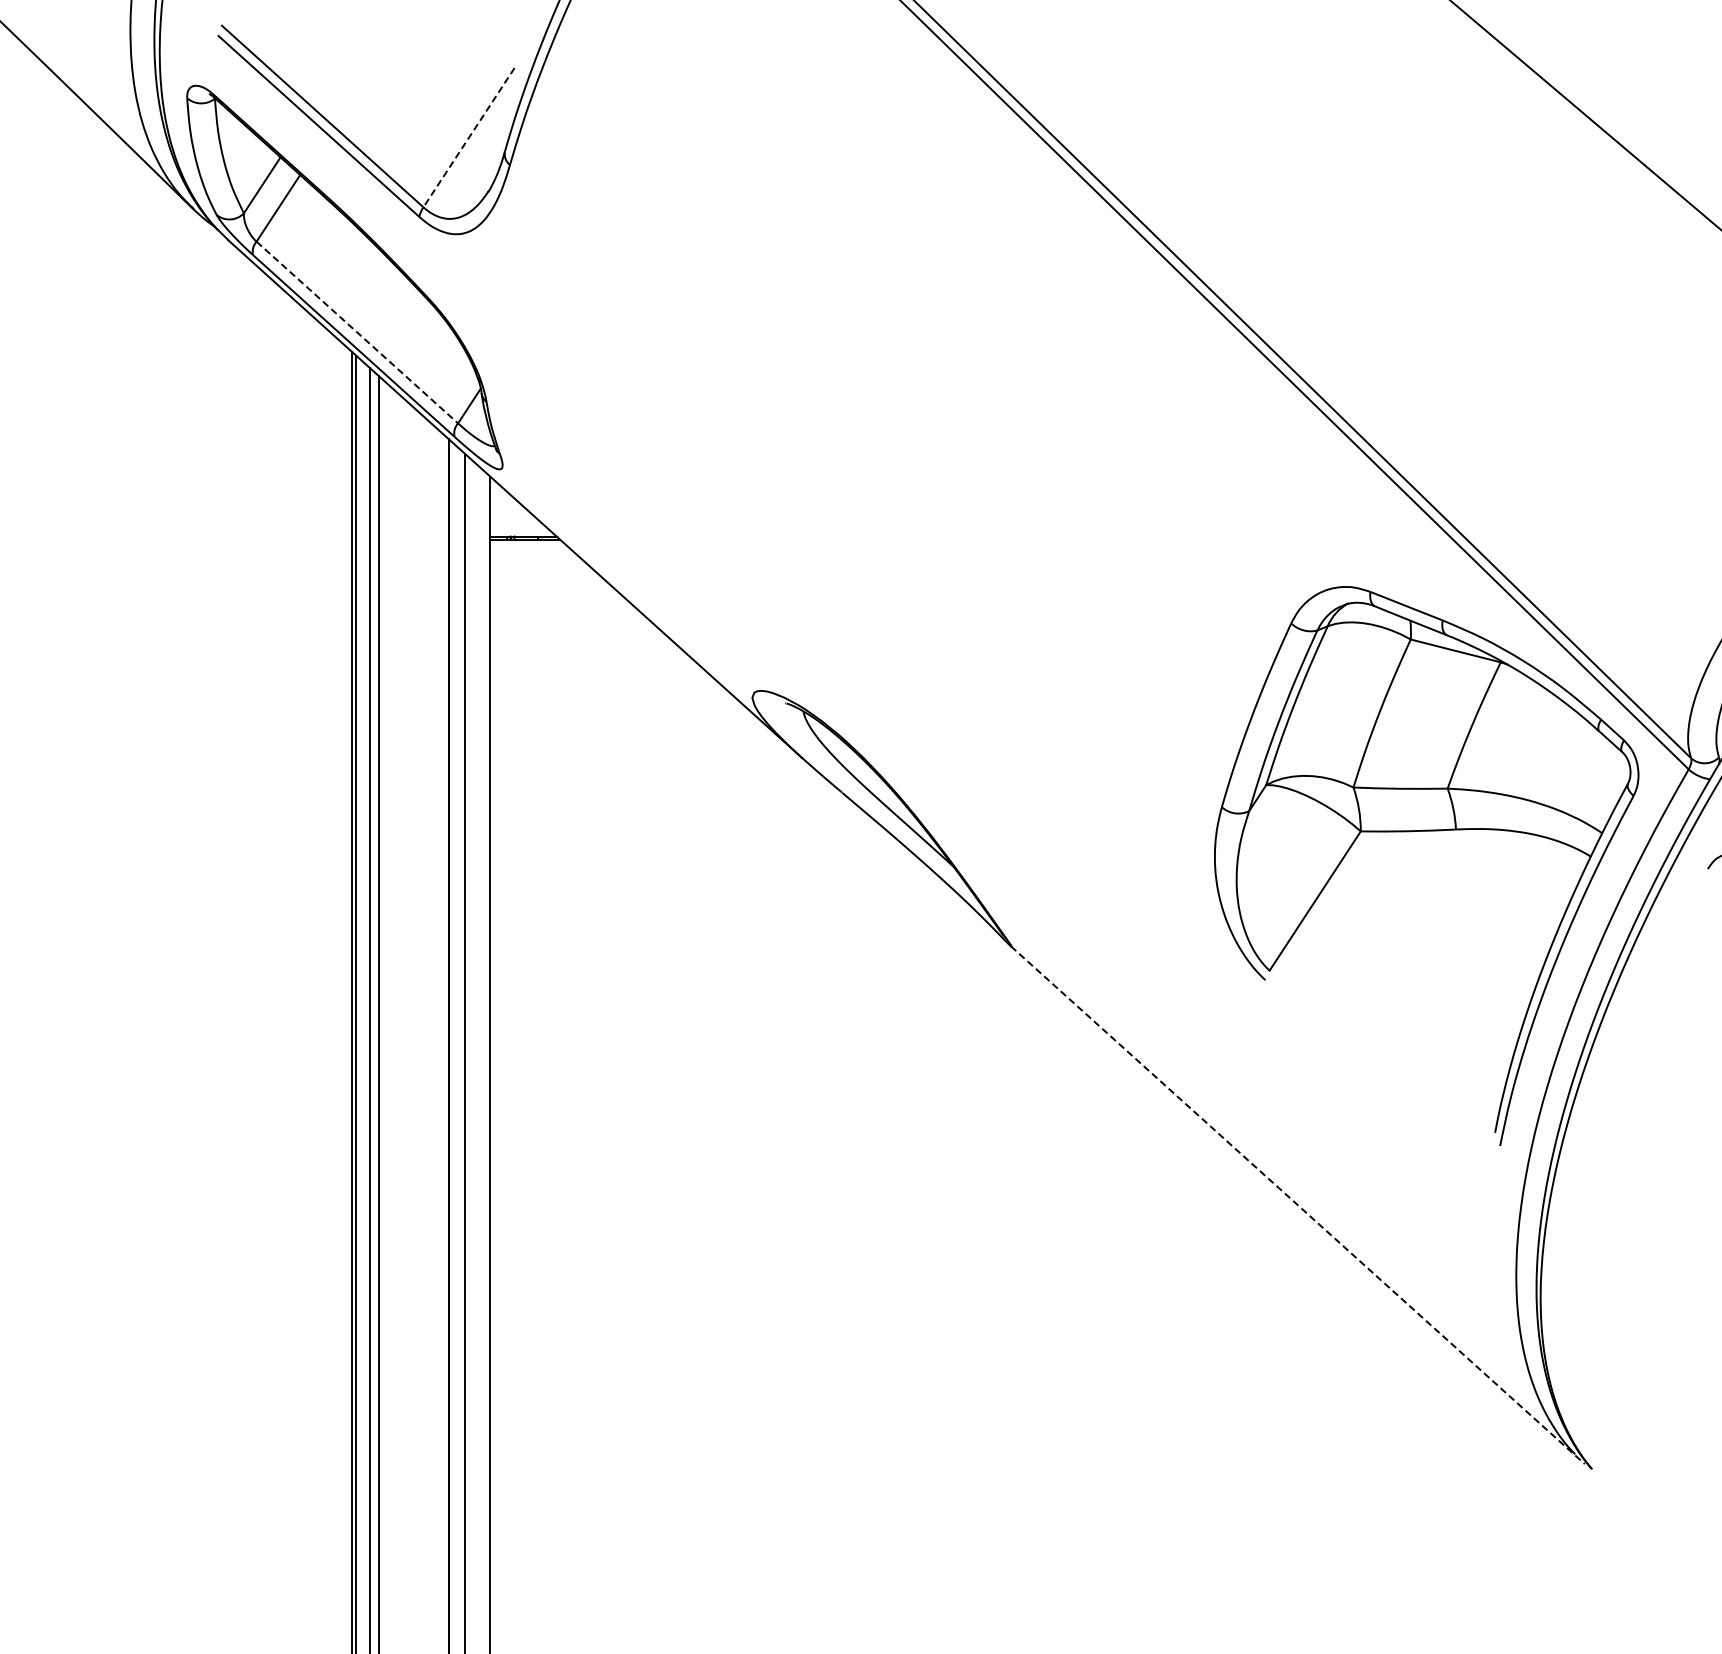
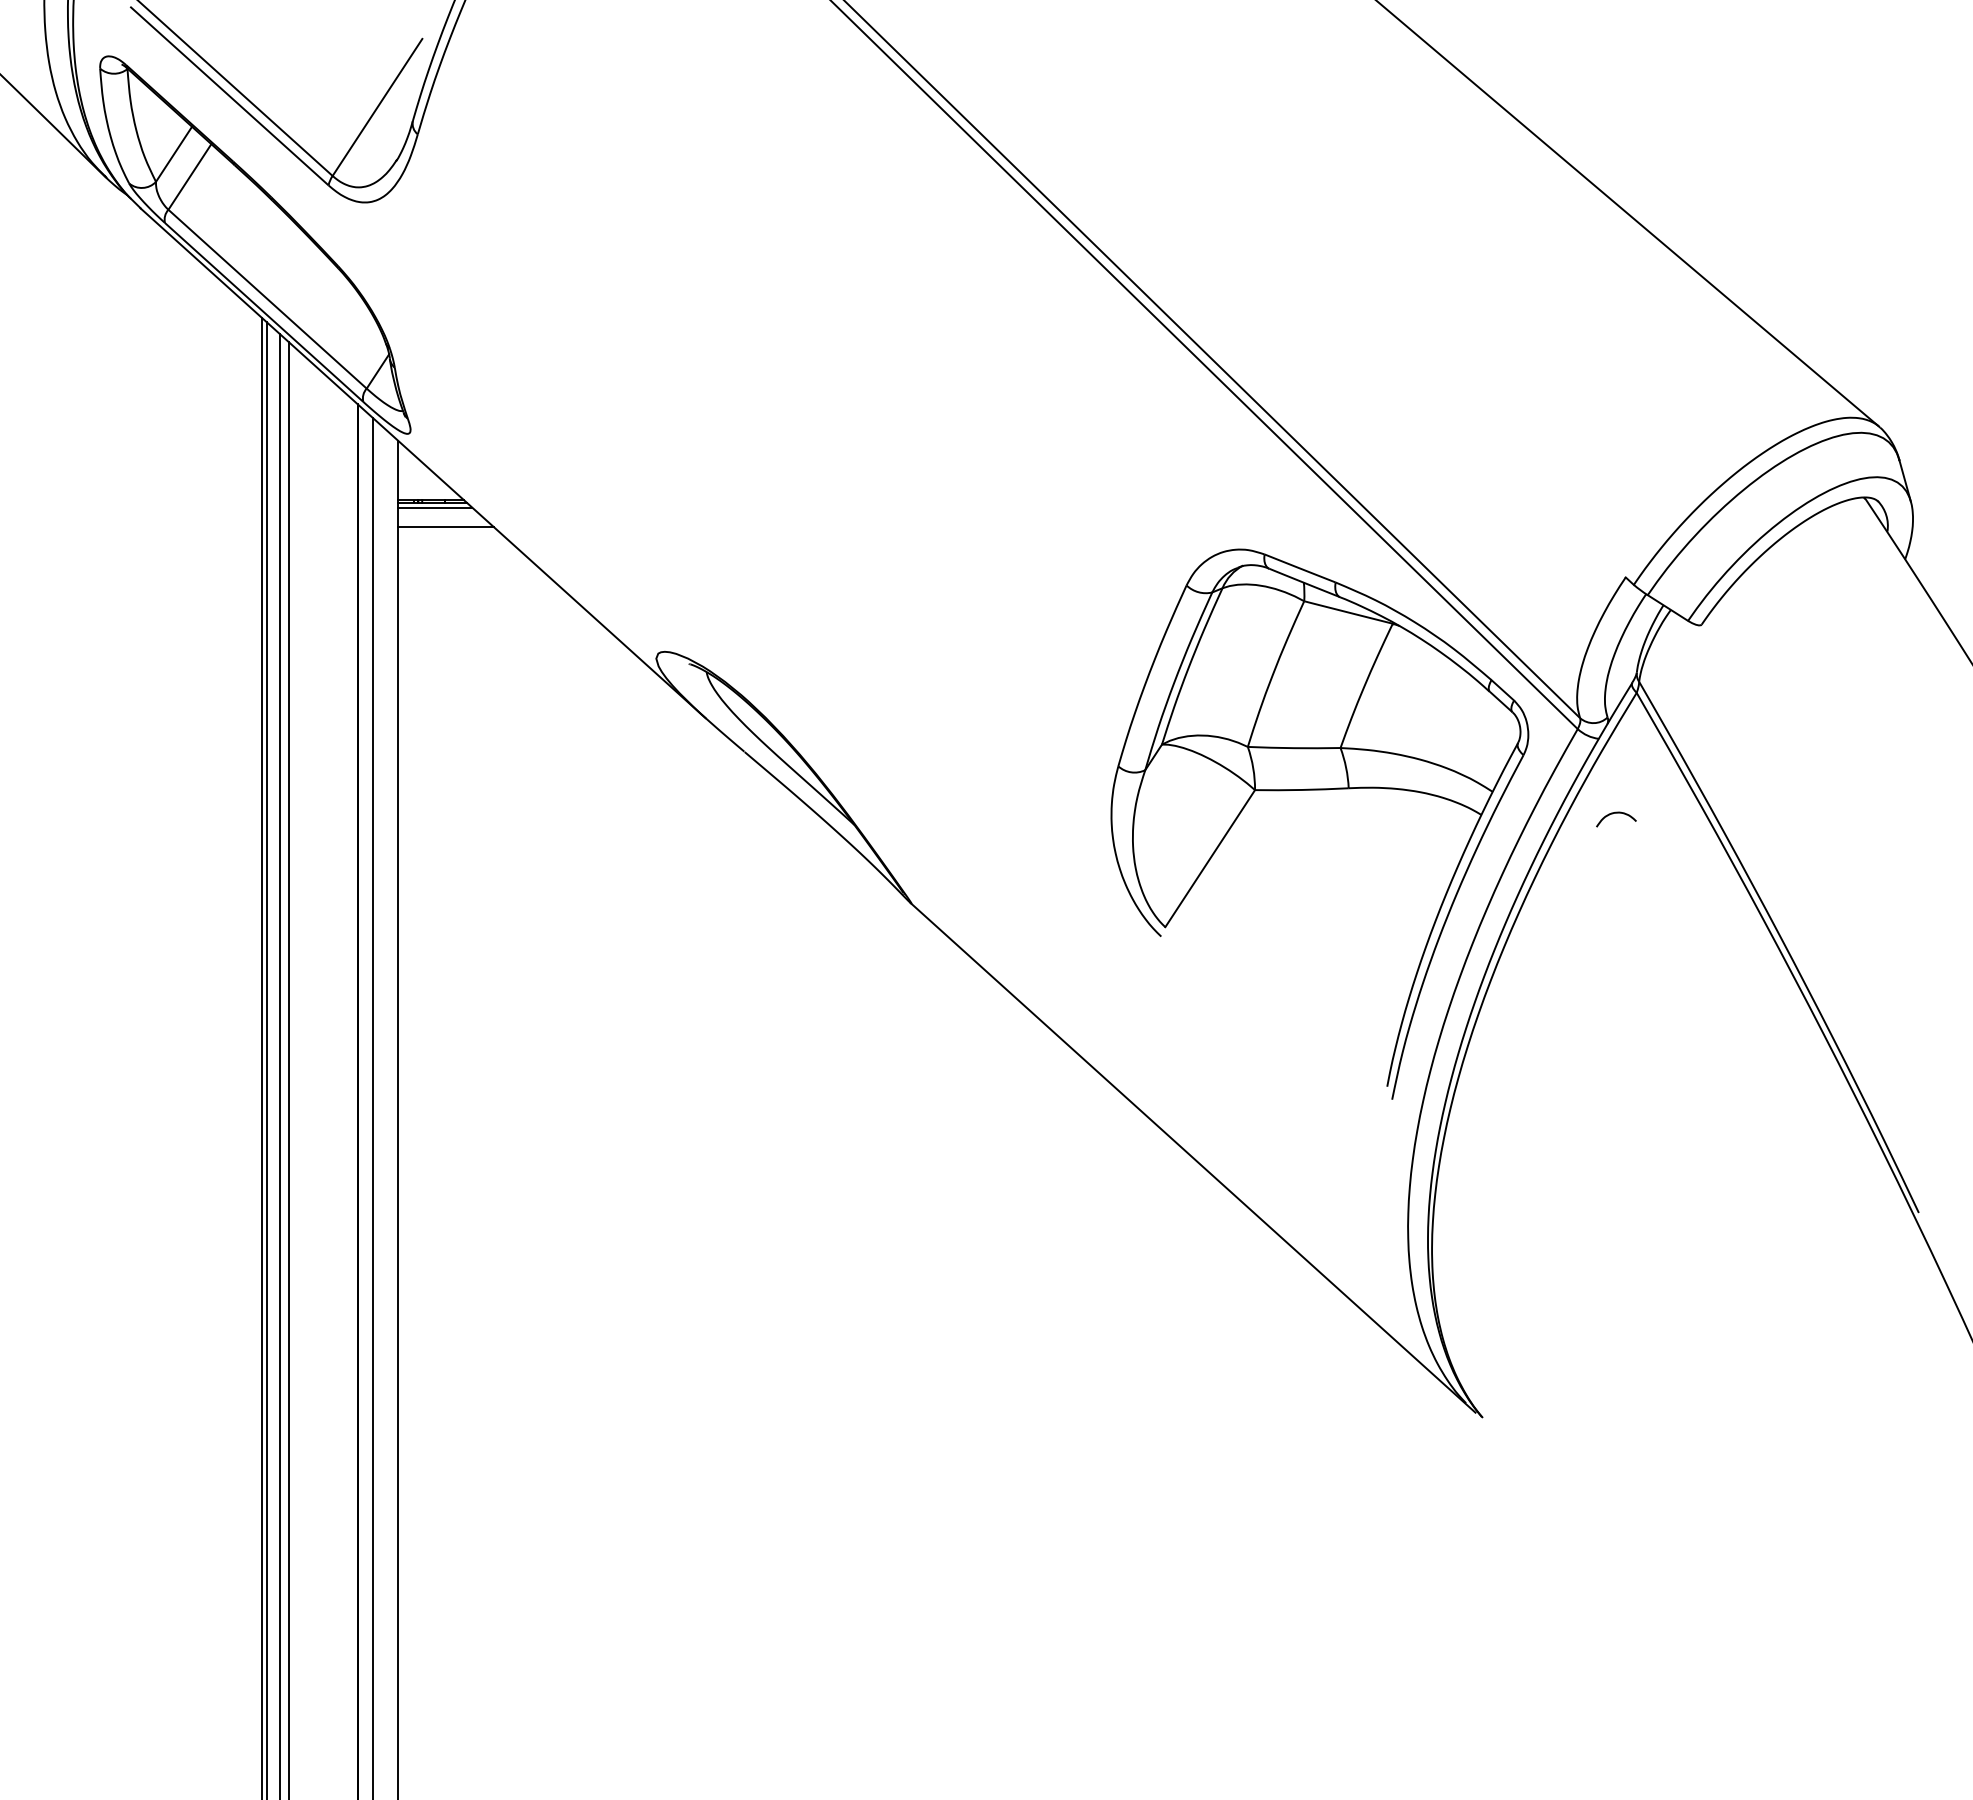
line: (469, 137) -> (377, 107), dashed -> solid
line: (357, 332) -> (267, 299), dashed -> solid
line: (527, 544) -> (435, 507), added
line: (538, 564) -> (445, 527), added
line: (1298, 1205) -> (1193, 1158), dashed -> solid

